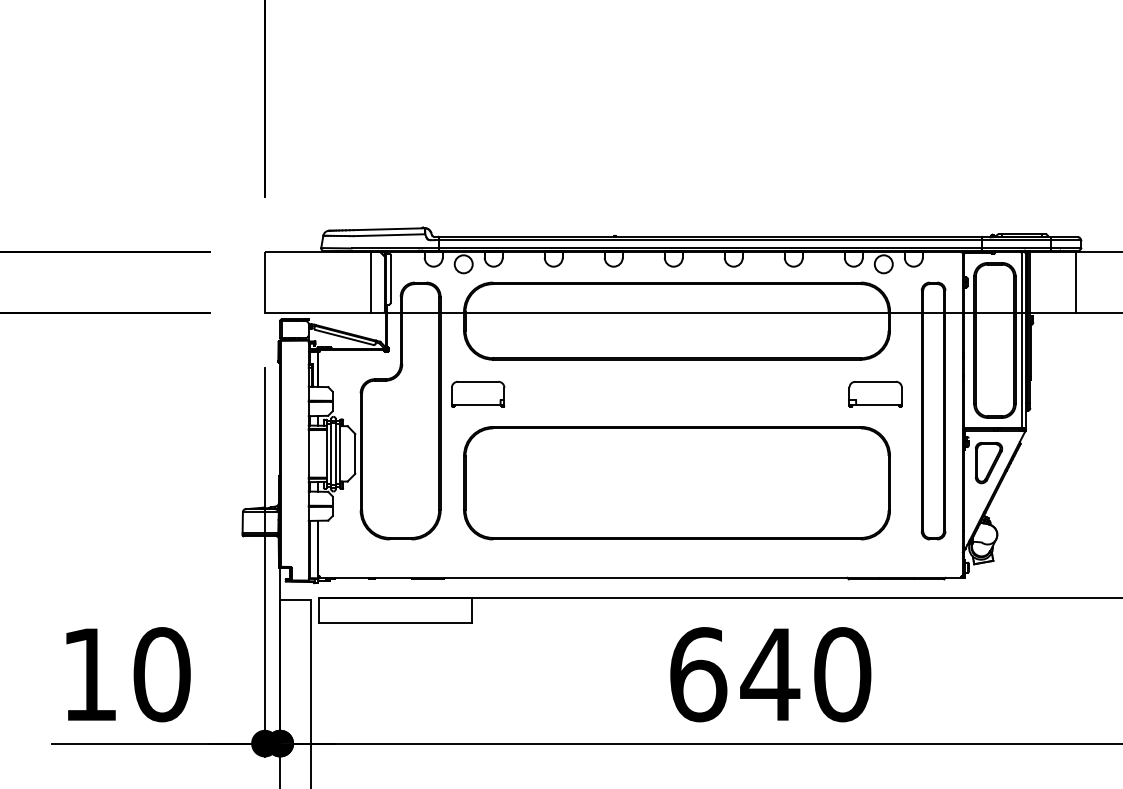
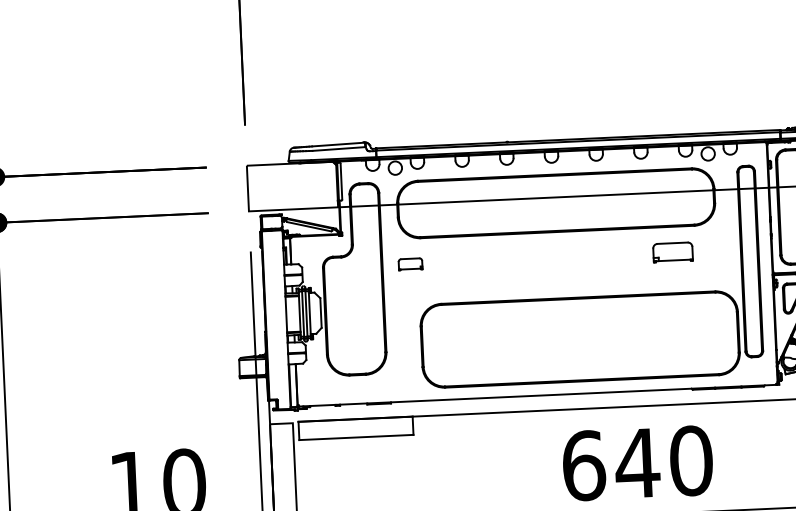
line: (370, 282) -> (326, 184), removed
part: (478, 393) -> (410, 263), size x0.6
part: (875, 393) -> (672, 251), moved
part: (676, 483) -> (579, 339), moved

